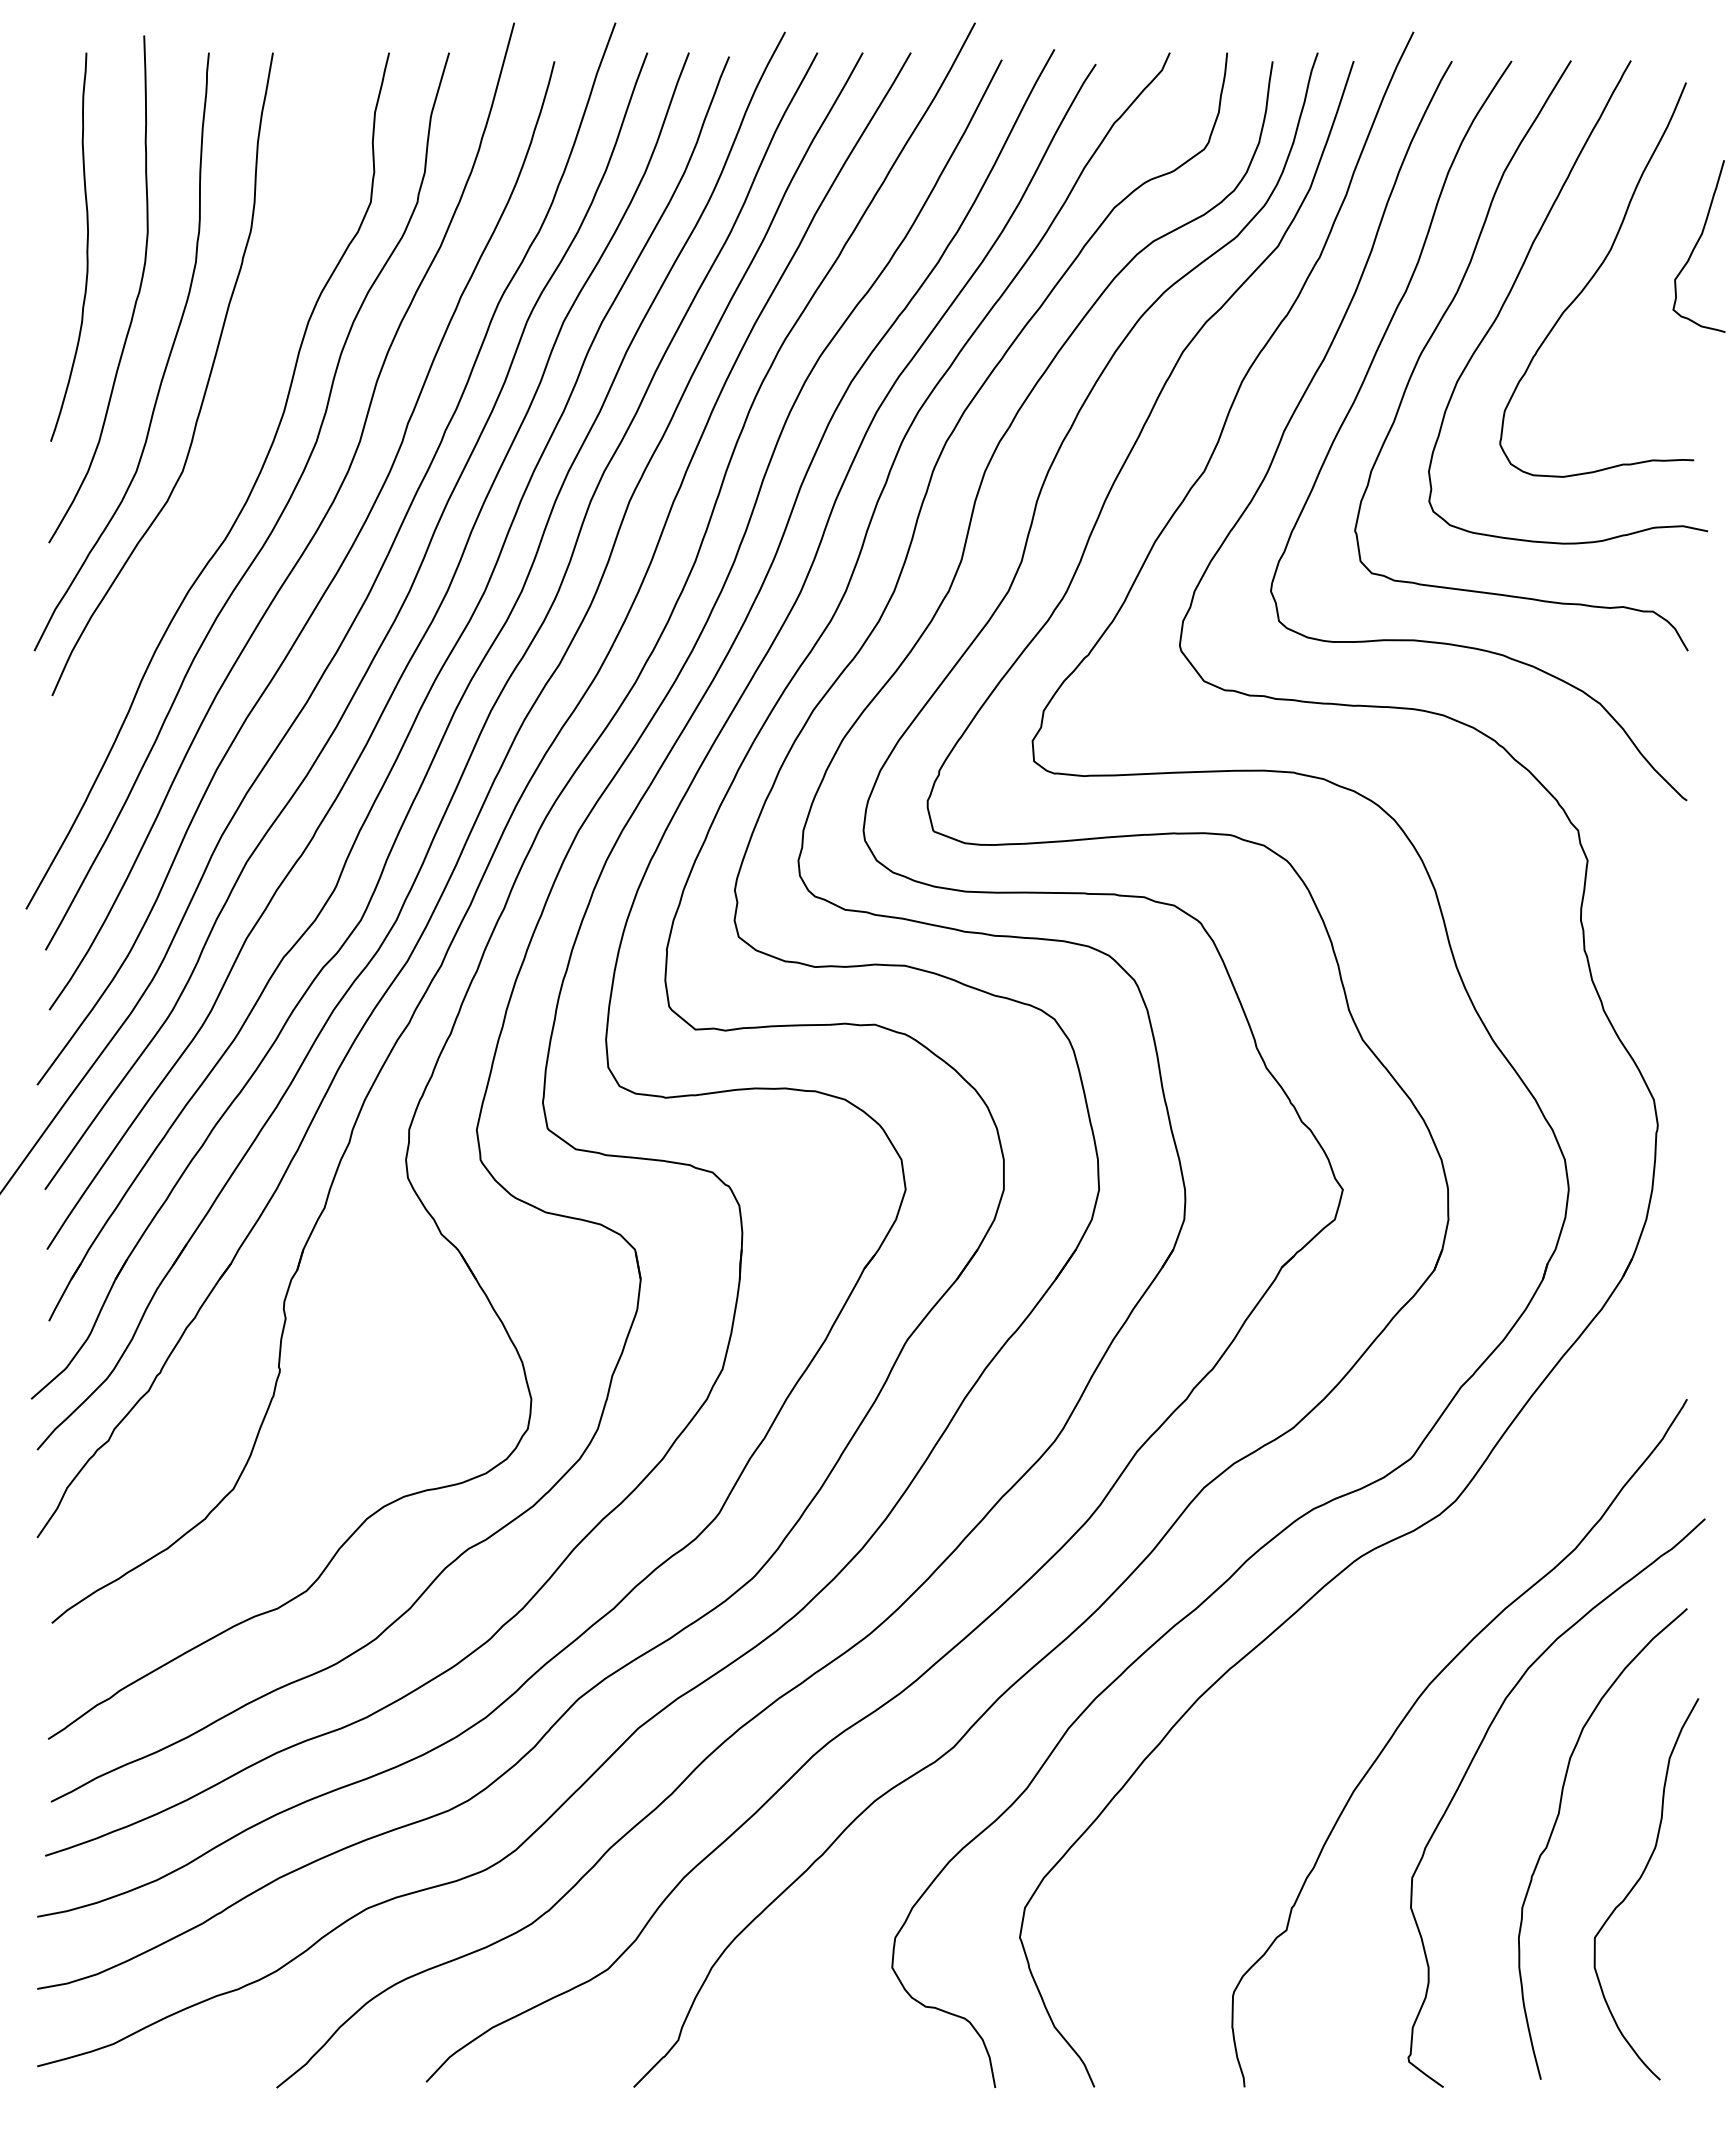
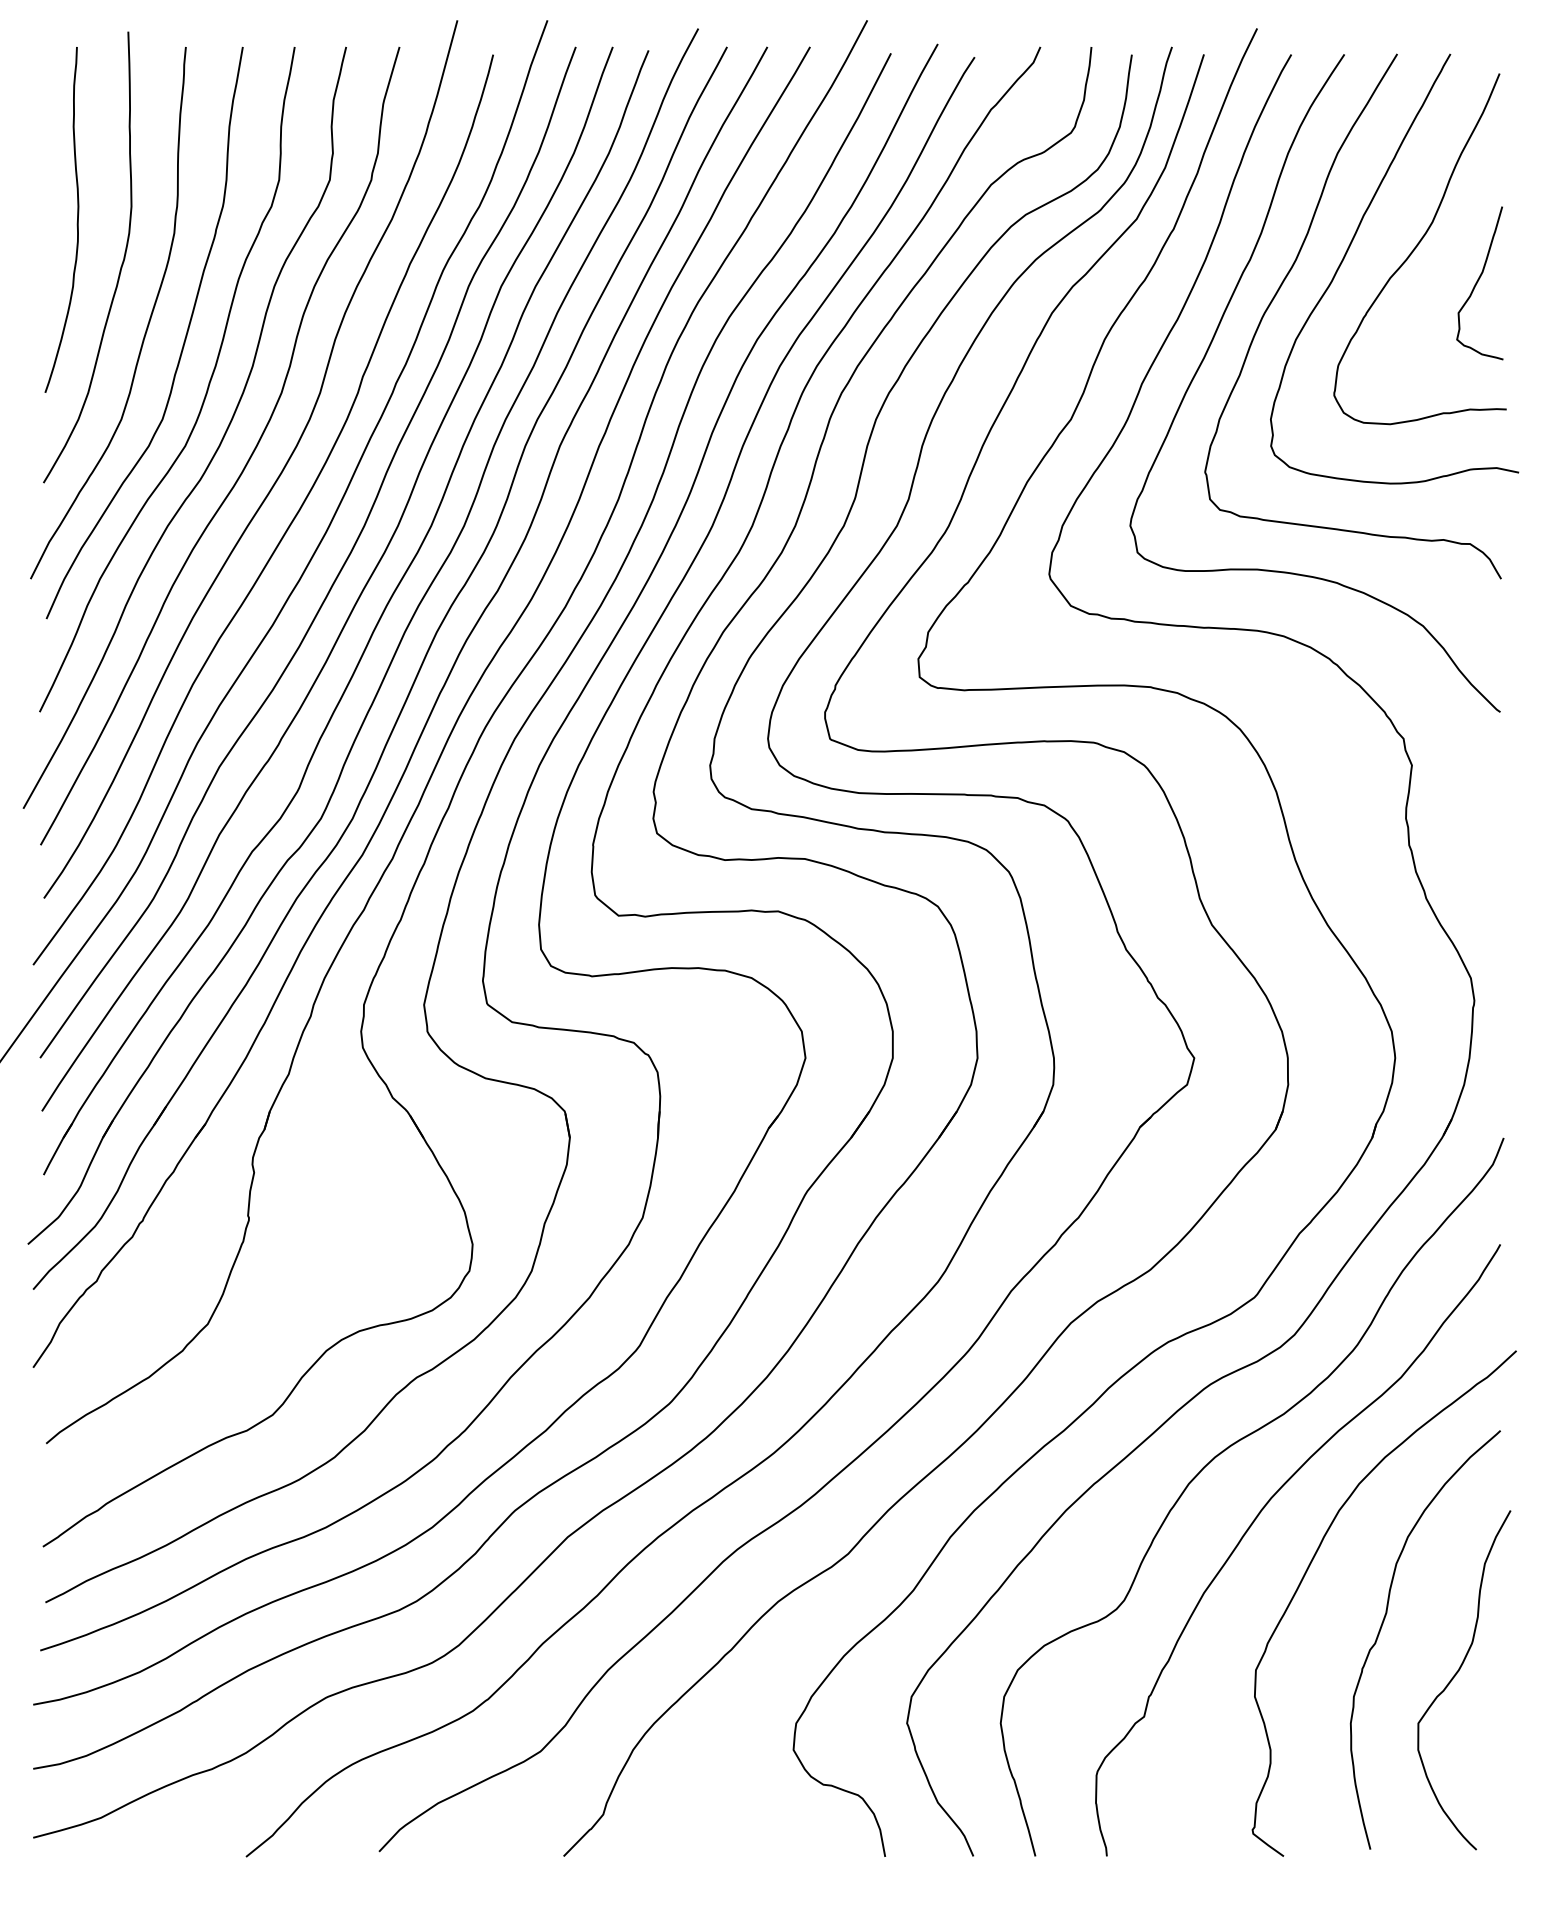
curve: (1696, 246) -> (1477, 283), moved
curve: (231, 440) -> (205, 391), added
curve: (1372, 1635) -> (1220, 1454), added

